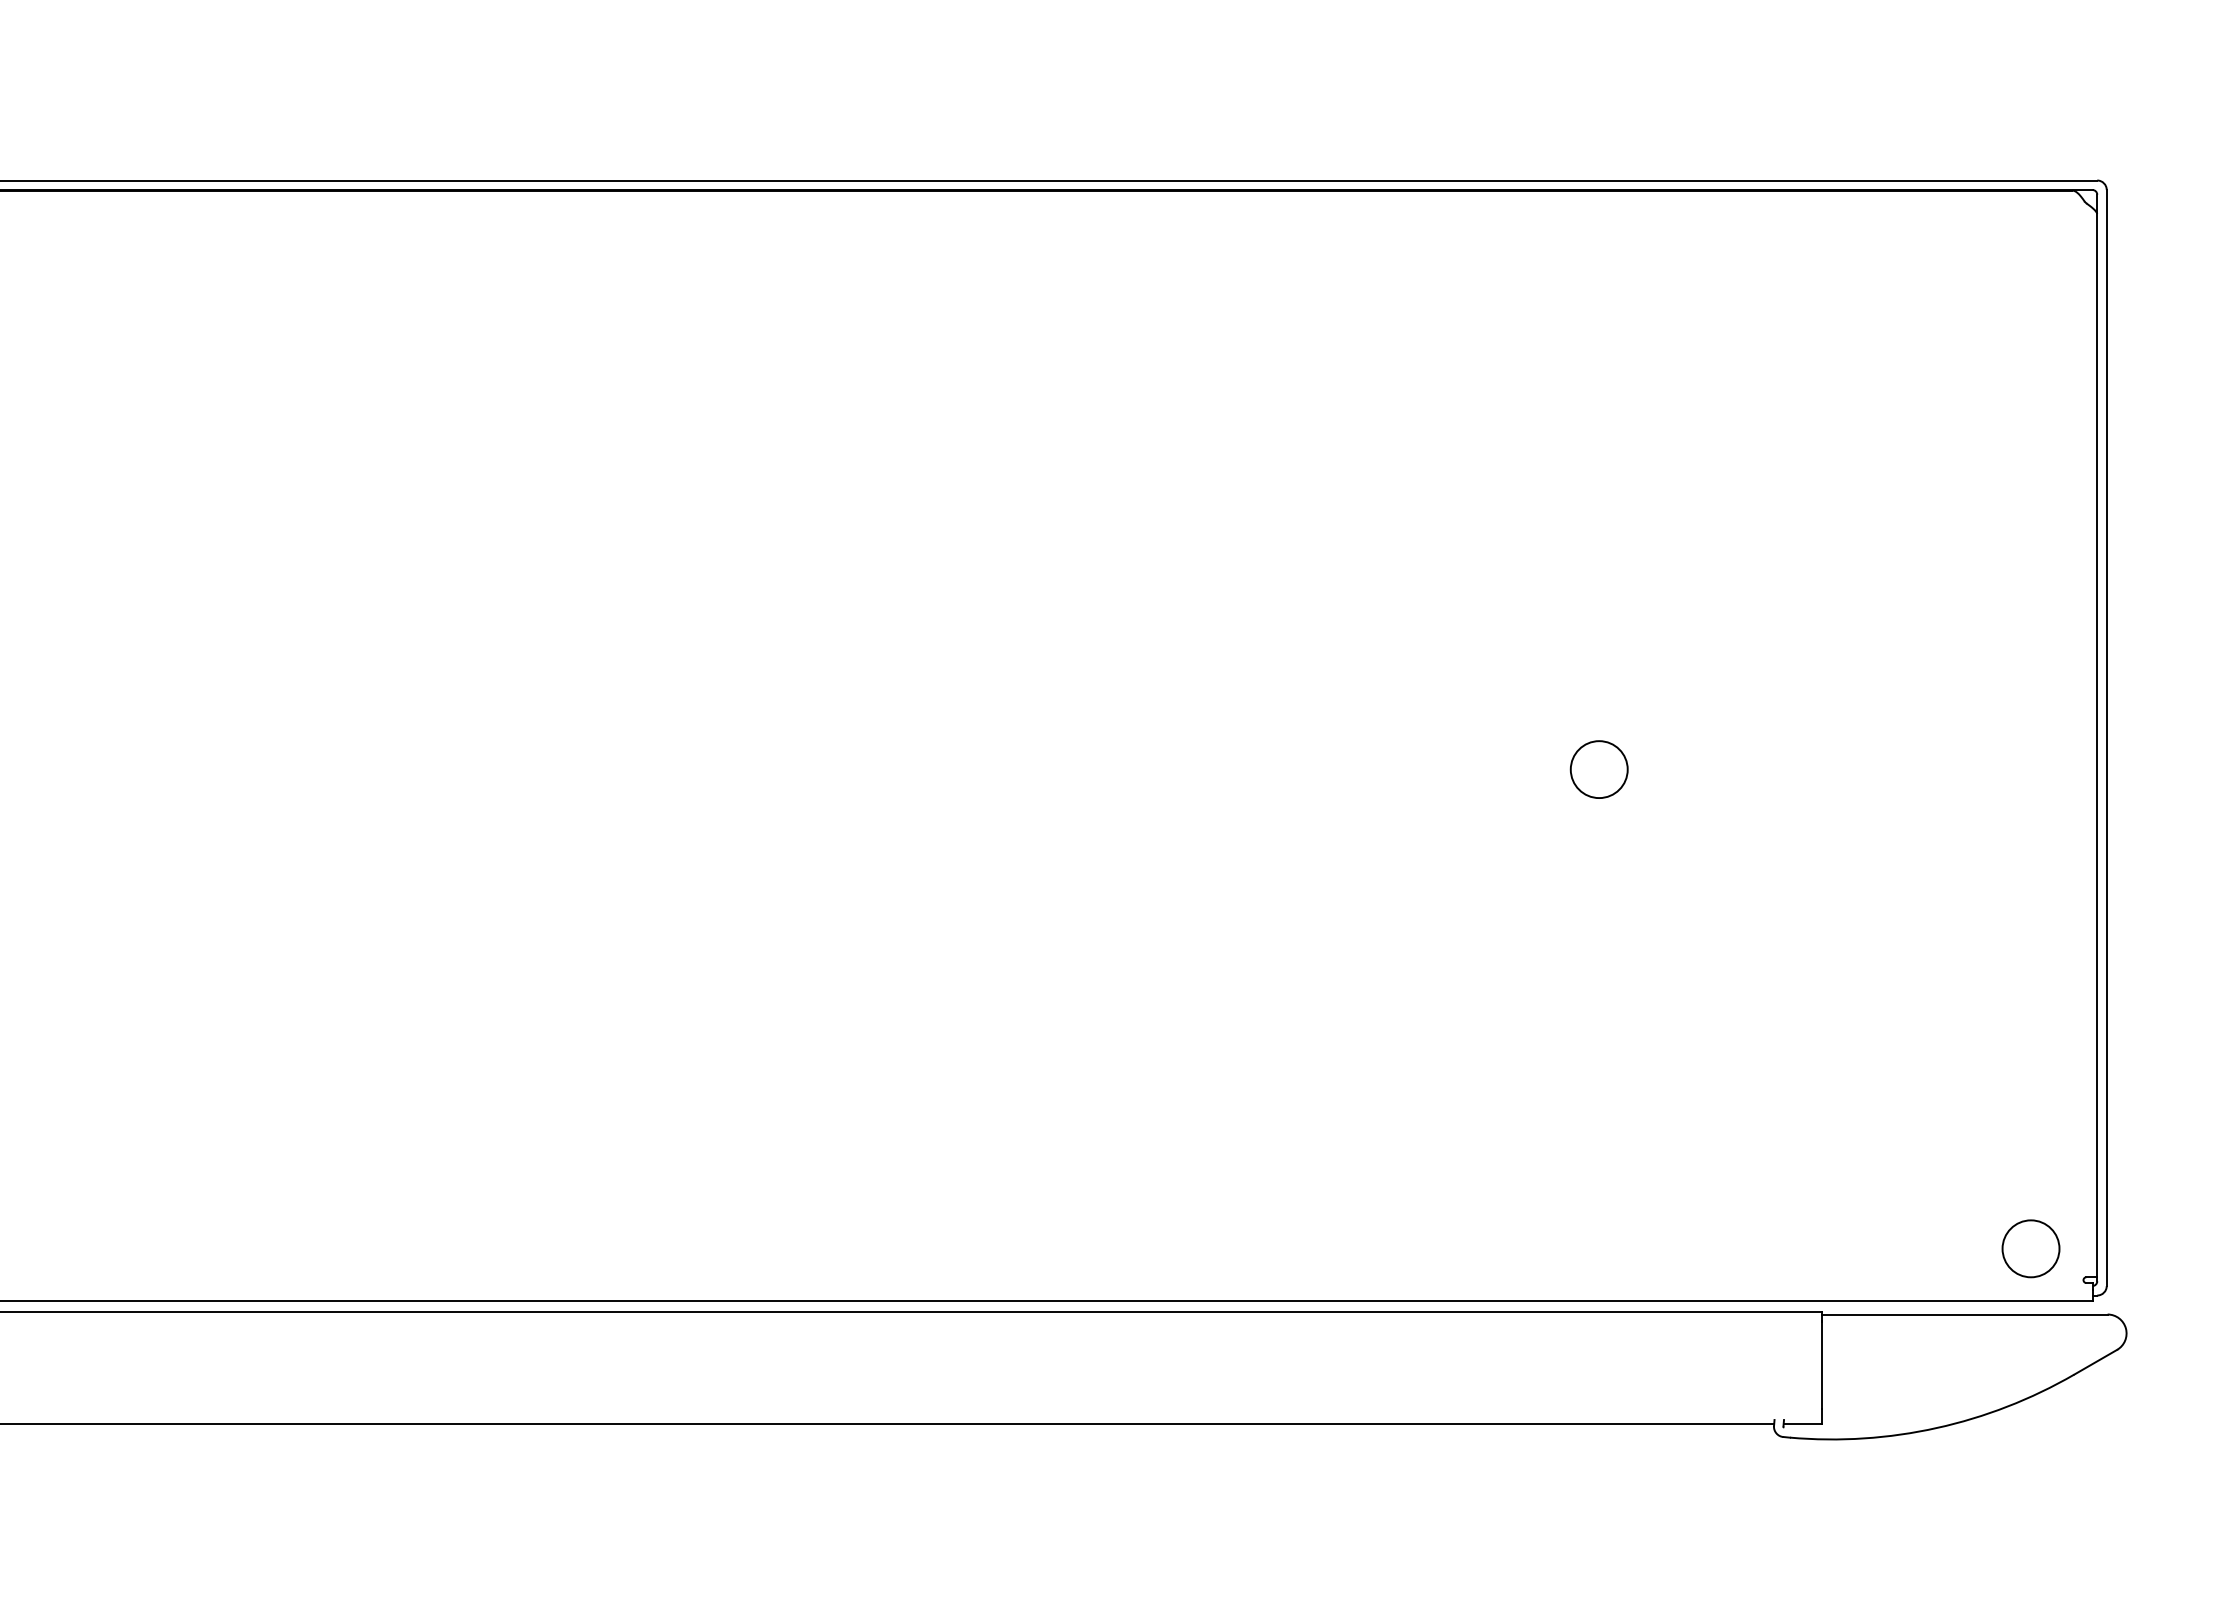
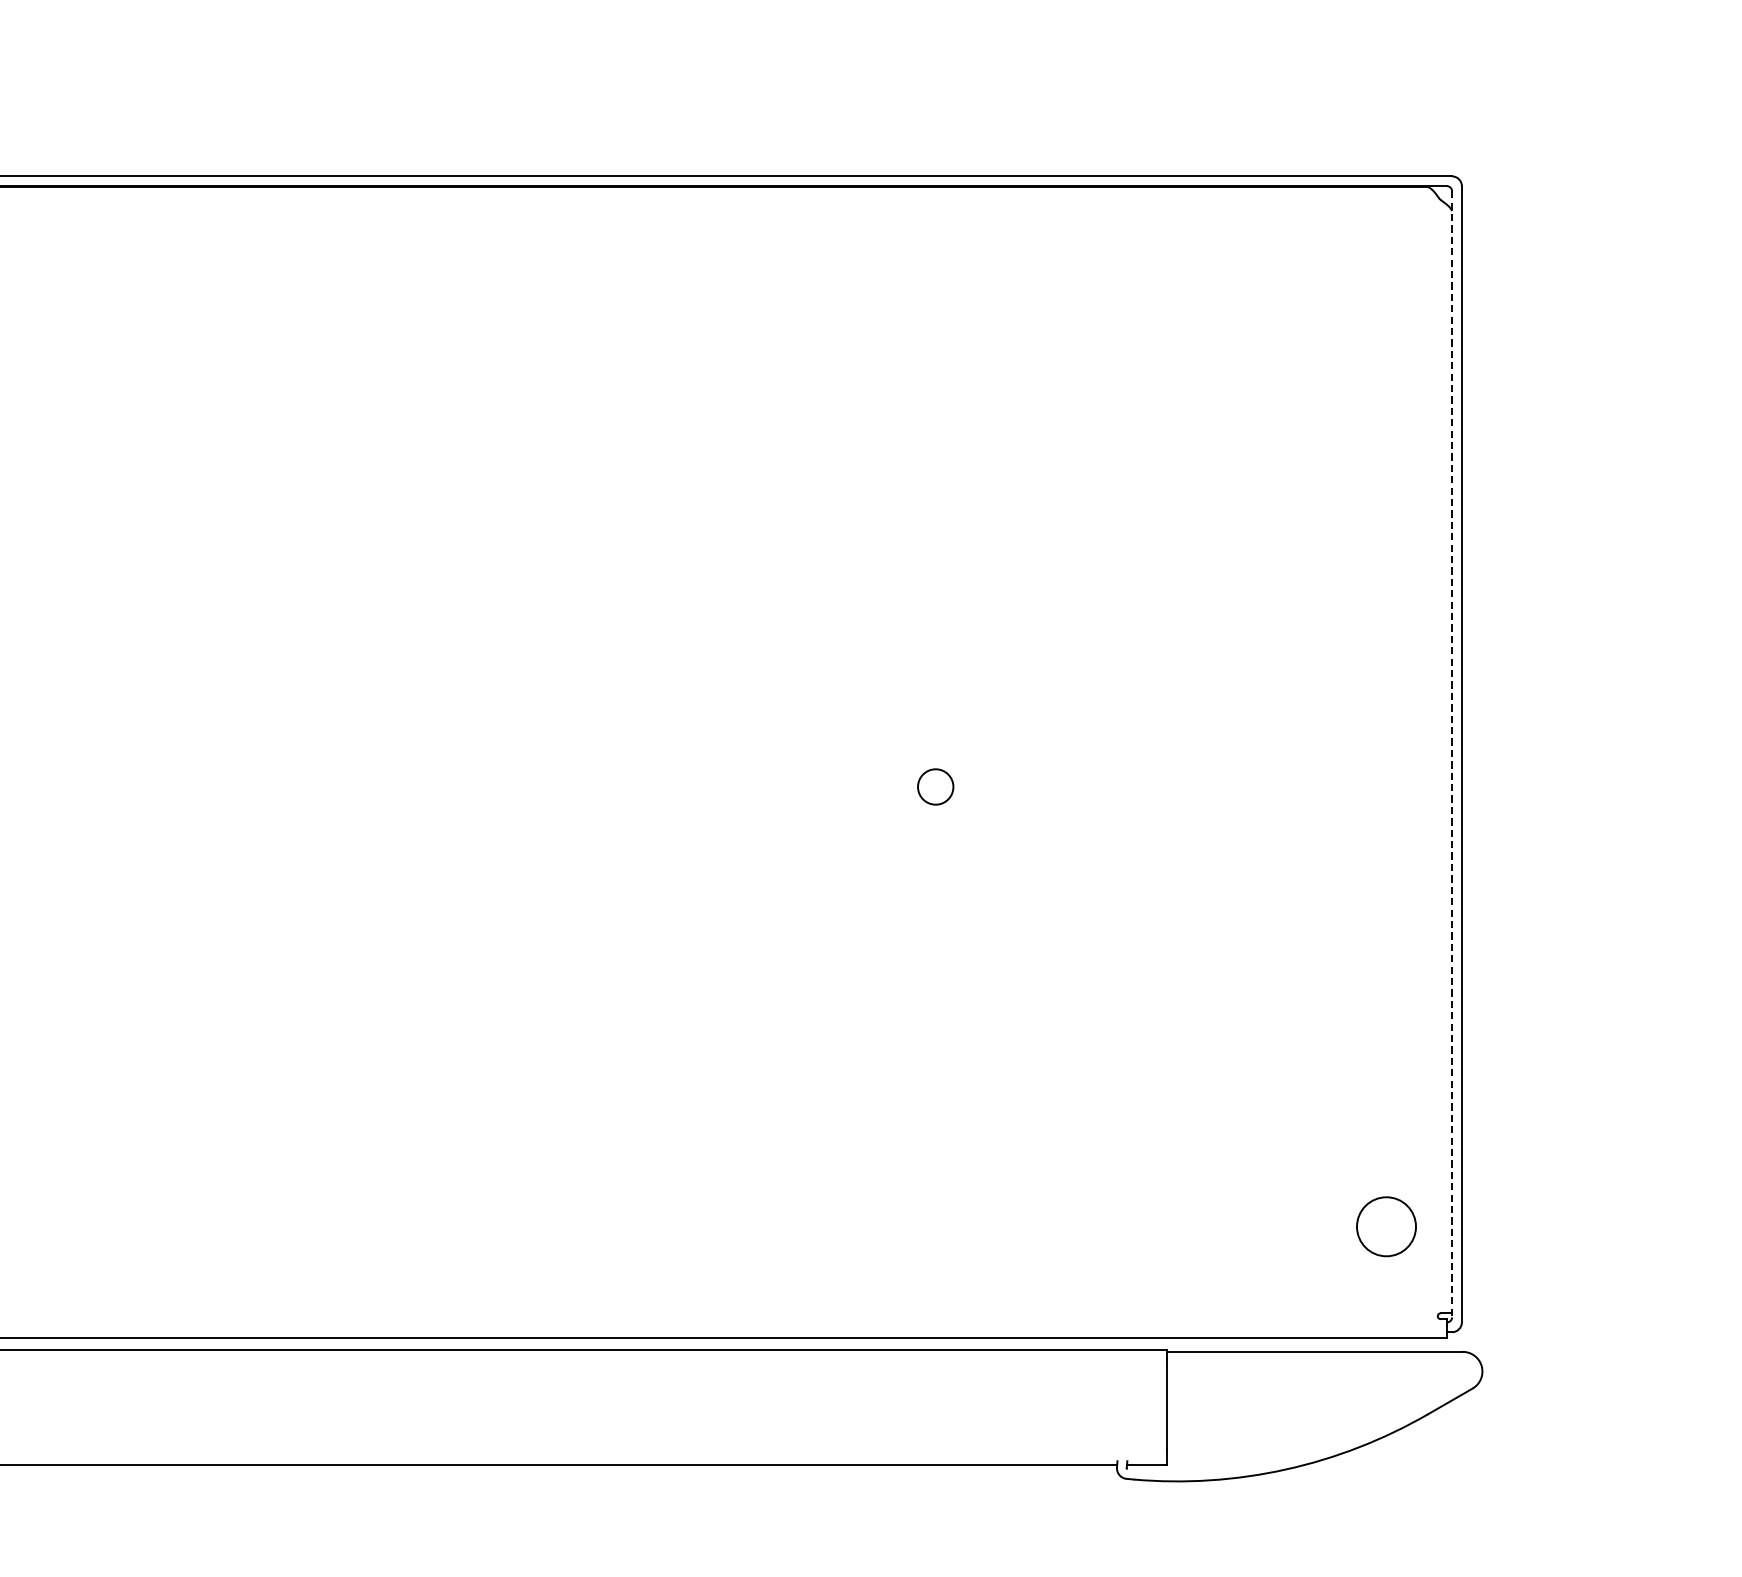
line: (2097, 738) -> (1452, 754), solid -> dashed
circle: (1598, 769) -> (935, 786), size x0.6
circle: (2030, 1248) -> (1385, 1226), moved

